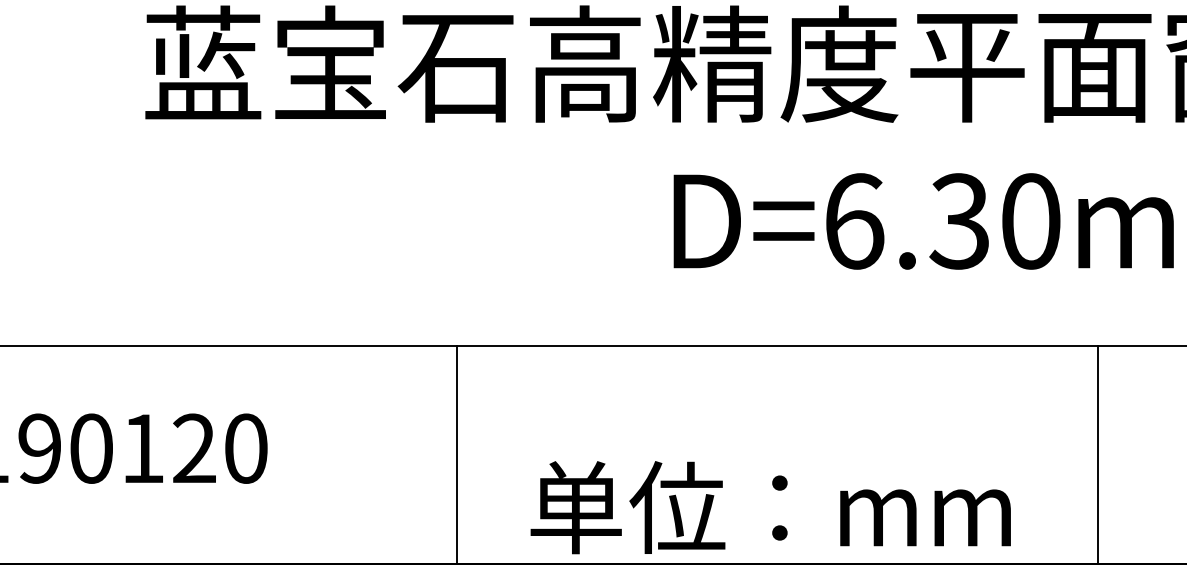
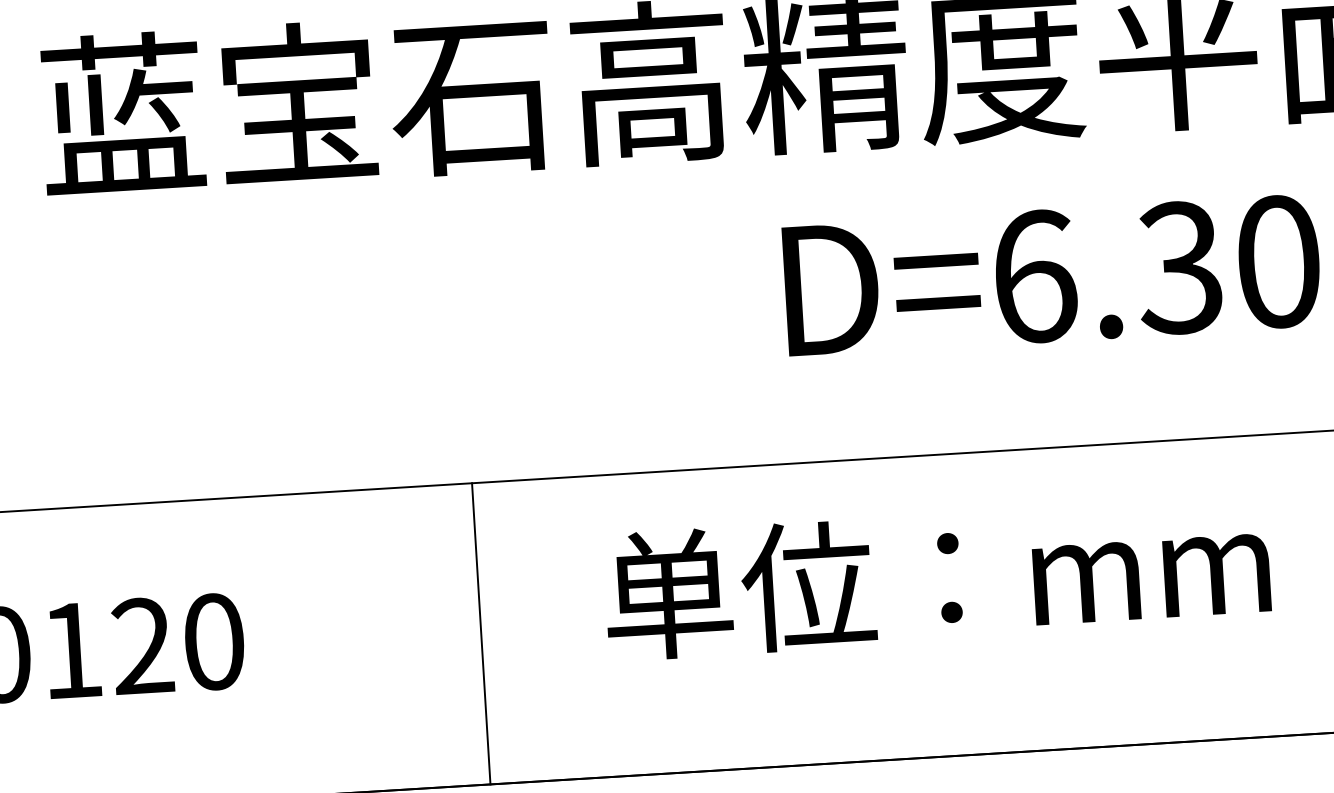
line: (457, 454) -> (481, 633), moved
text: (770, 507) -> (936, 578), moved

